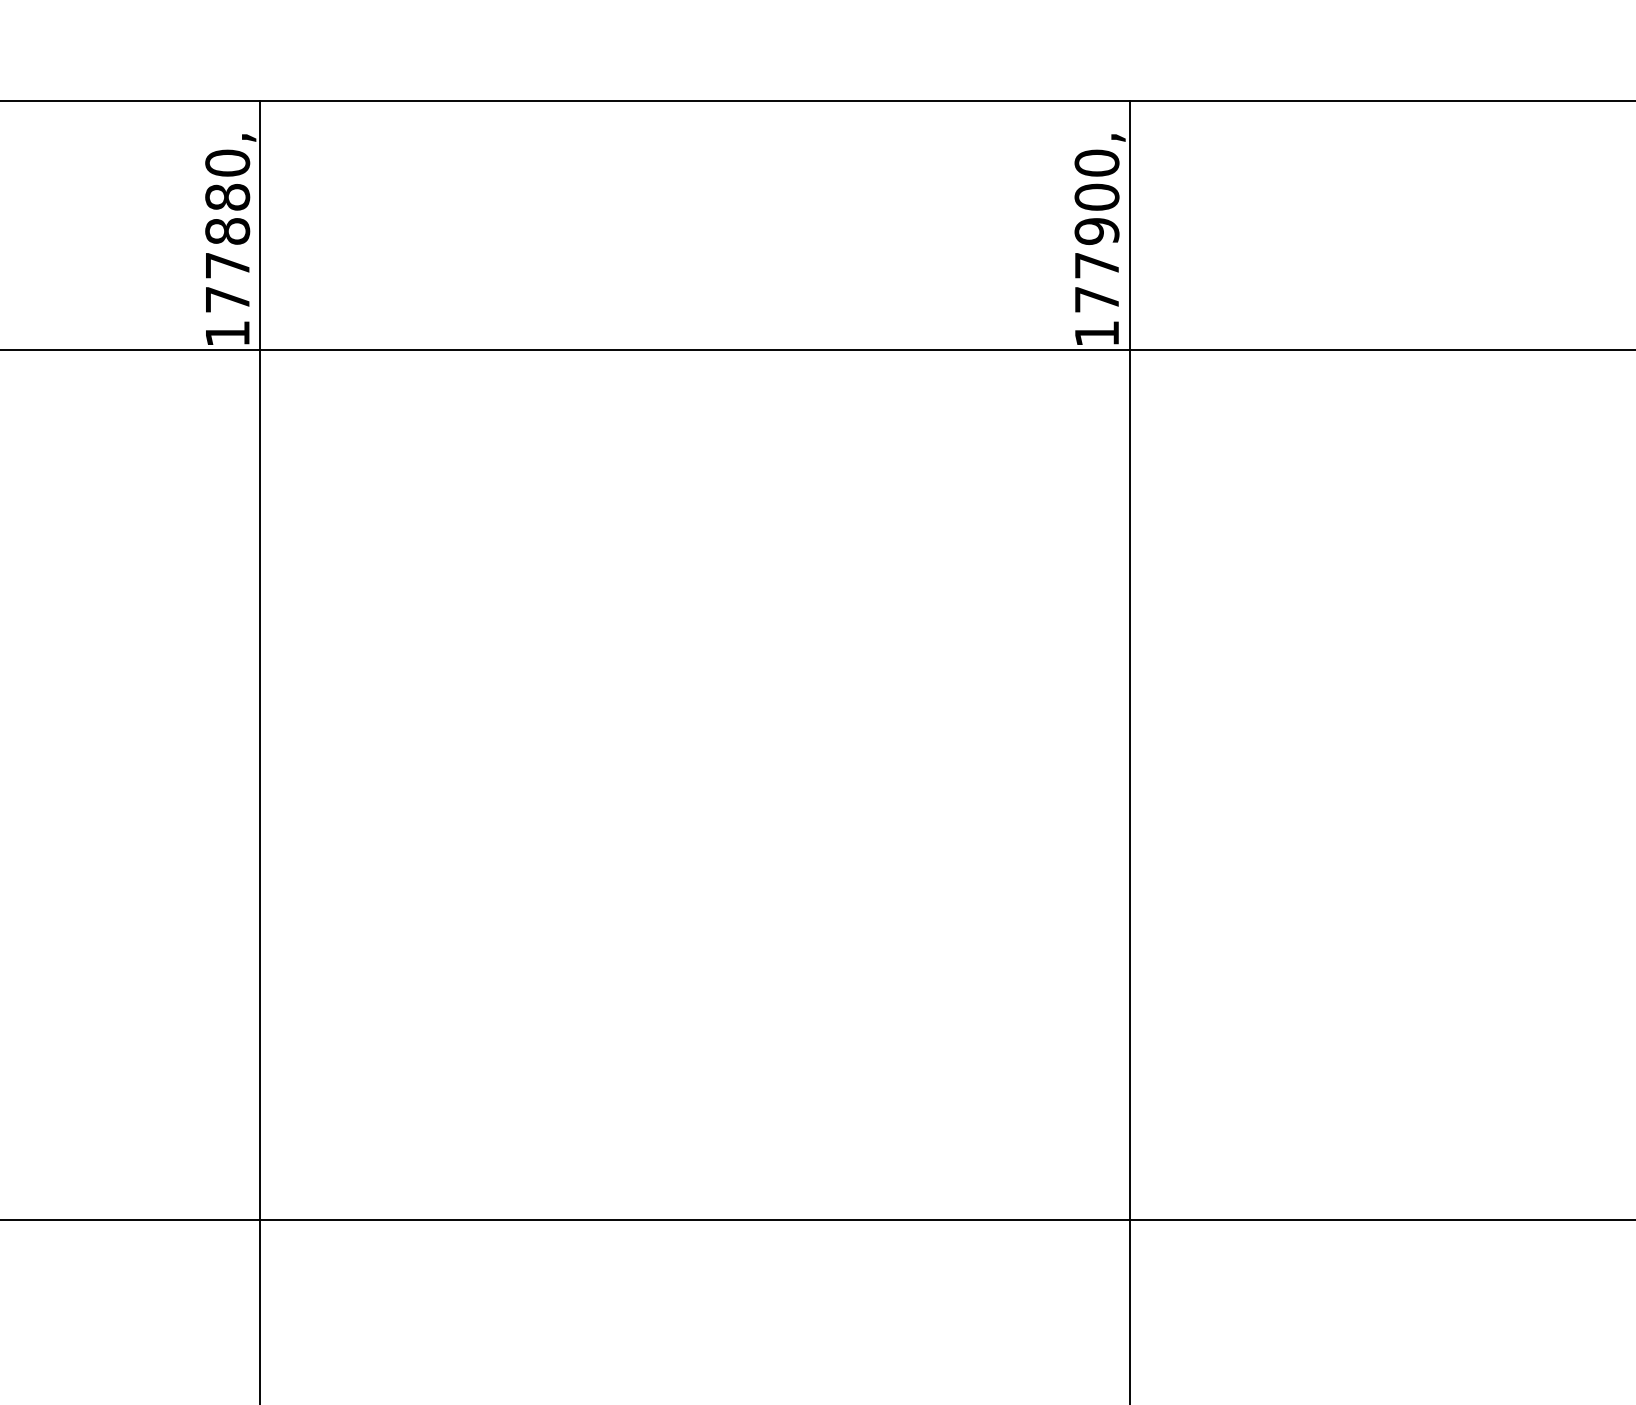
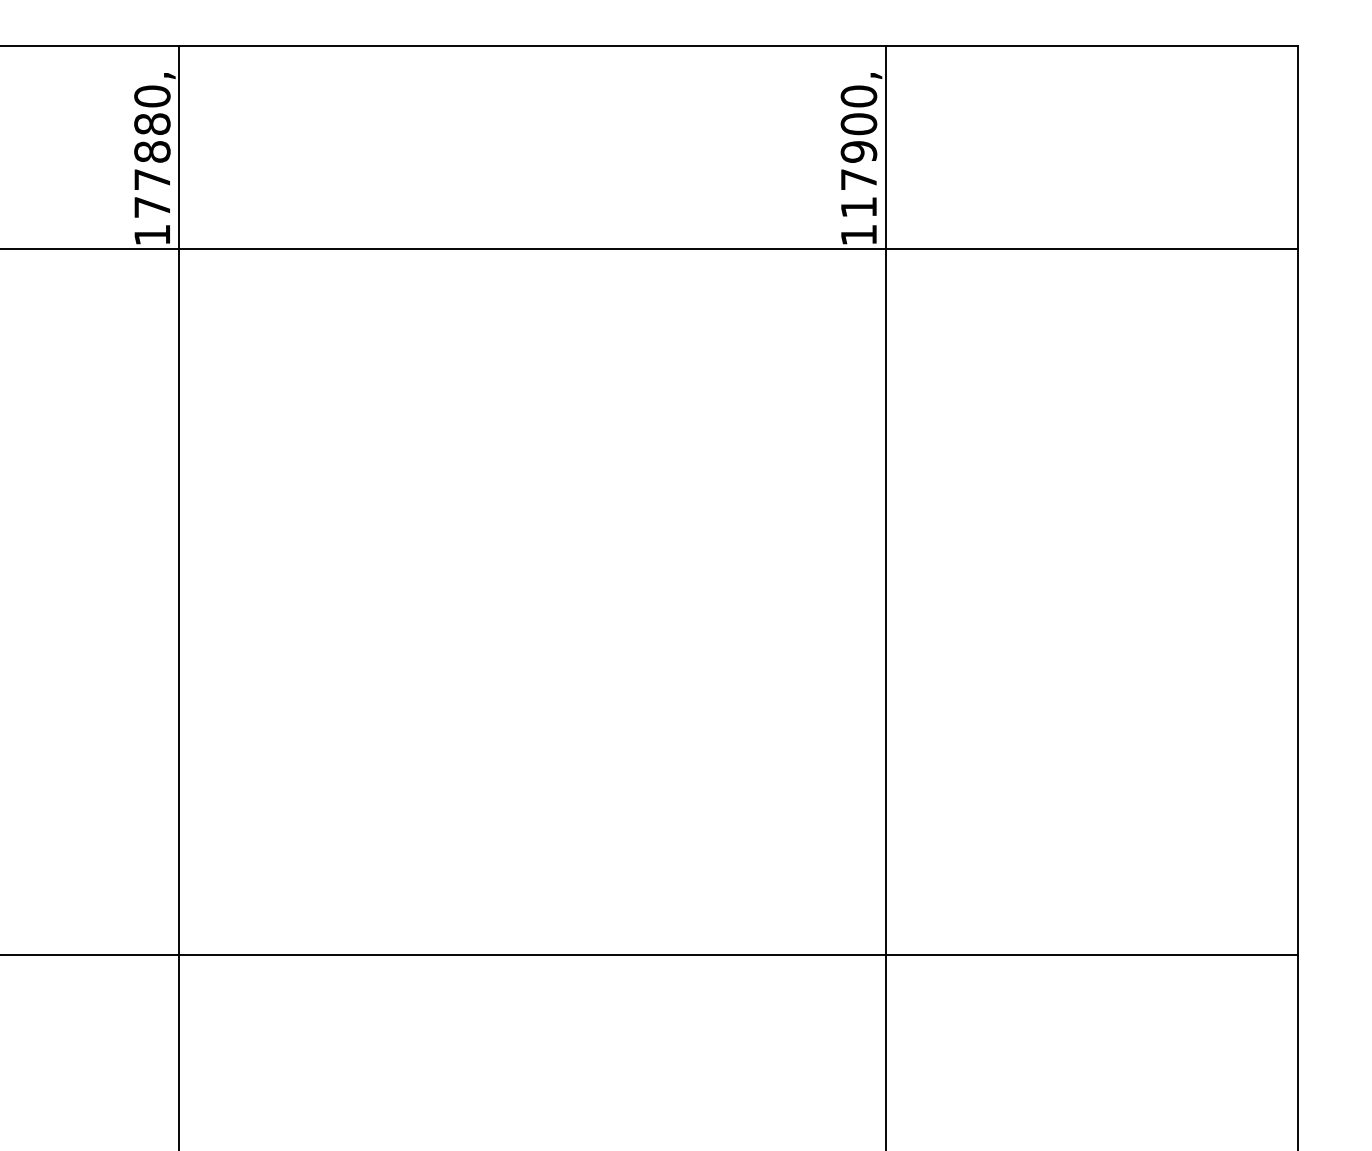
text: (1096, 299) -> (858, 207), 177900, -> 117900,

